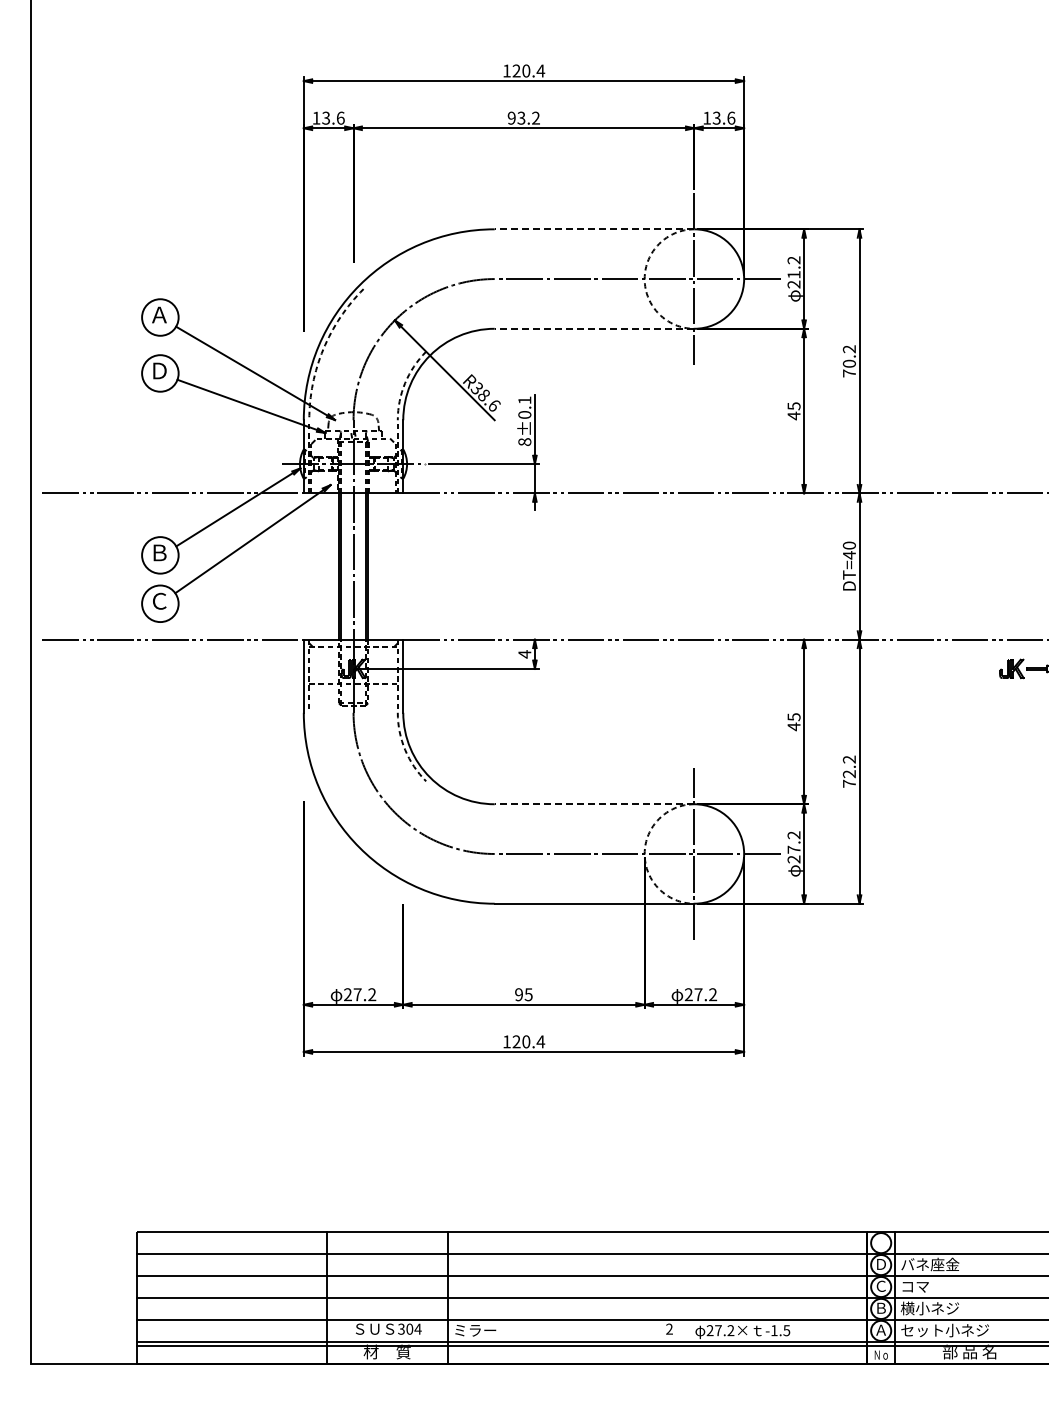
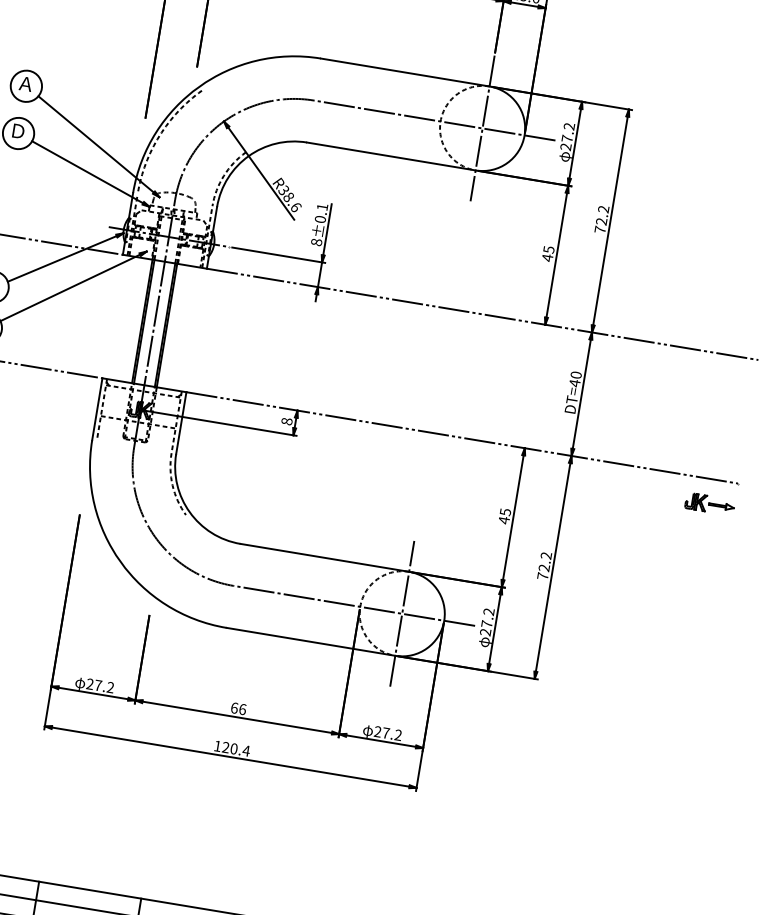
line: (594, 229) -> (405, 72), dashed -> solid
text: (793, 274) -> (566, 138), 21.2 -> 27.2
line: (594, 328) -> (391, 156), dashed -> solid
text: (849, 363) -> (601, 221), 70.2 -> 72.2
text: (524, 654) -> (286, 421), 4 -> 8
line: (594, 804) -> (324, 558), dashed -> solid
text: (523, 994) -> (238, 708), 95 -> 66

